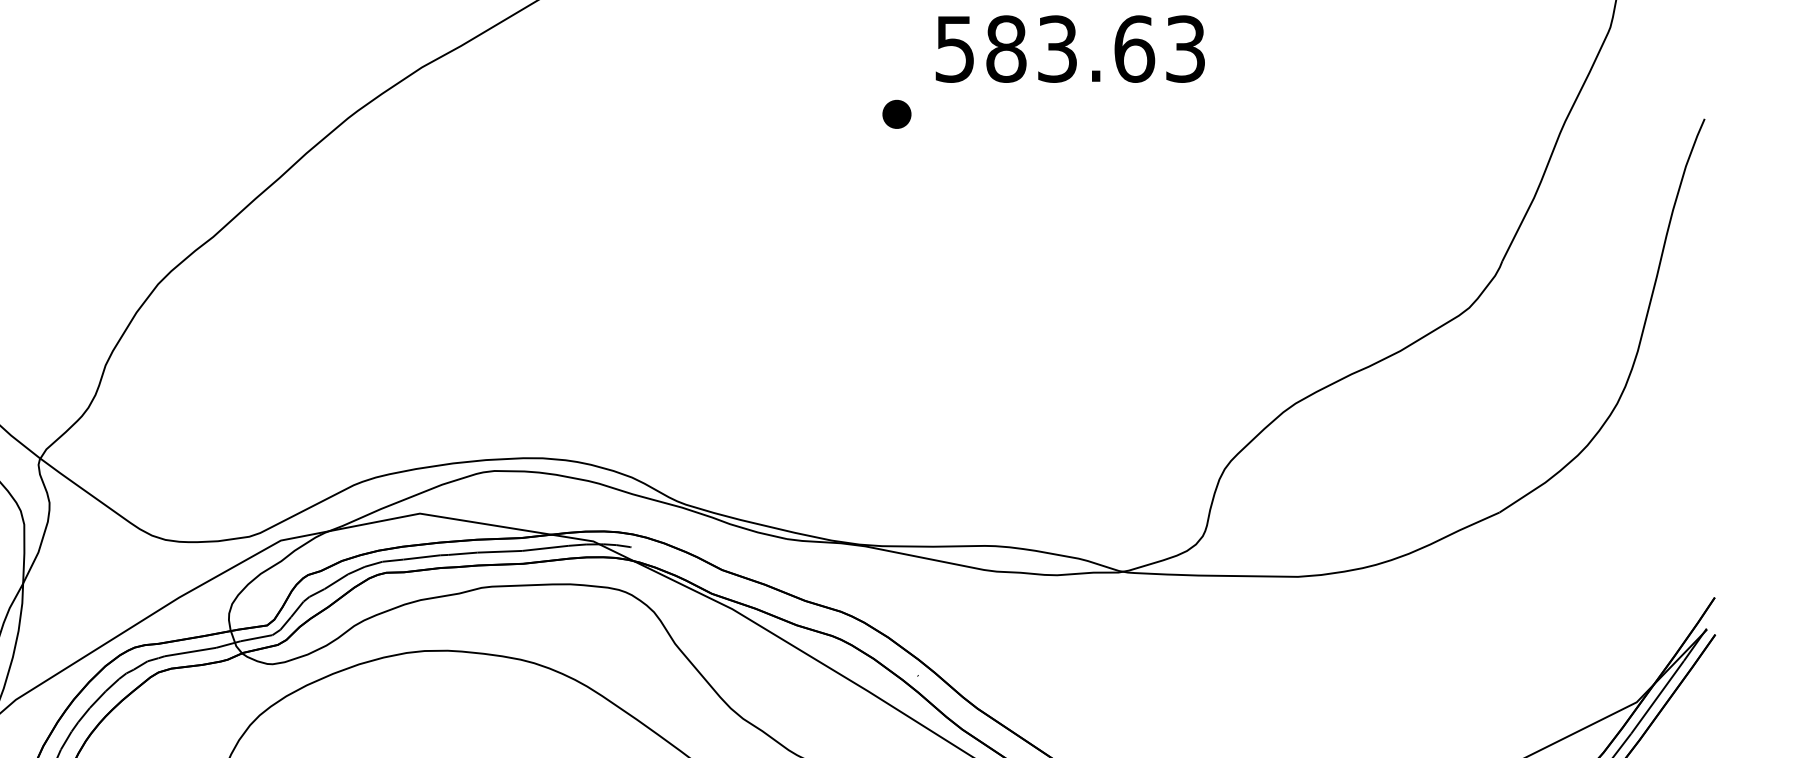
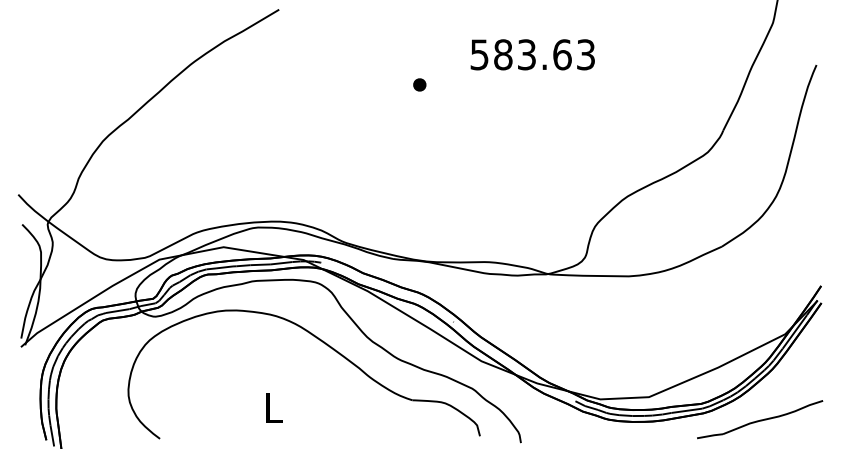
text: (1069, 48) -> (532, 54), moved
part: (896, 113) -> (419, 84), moved

